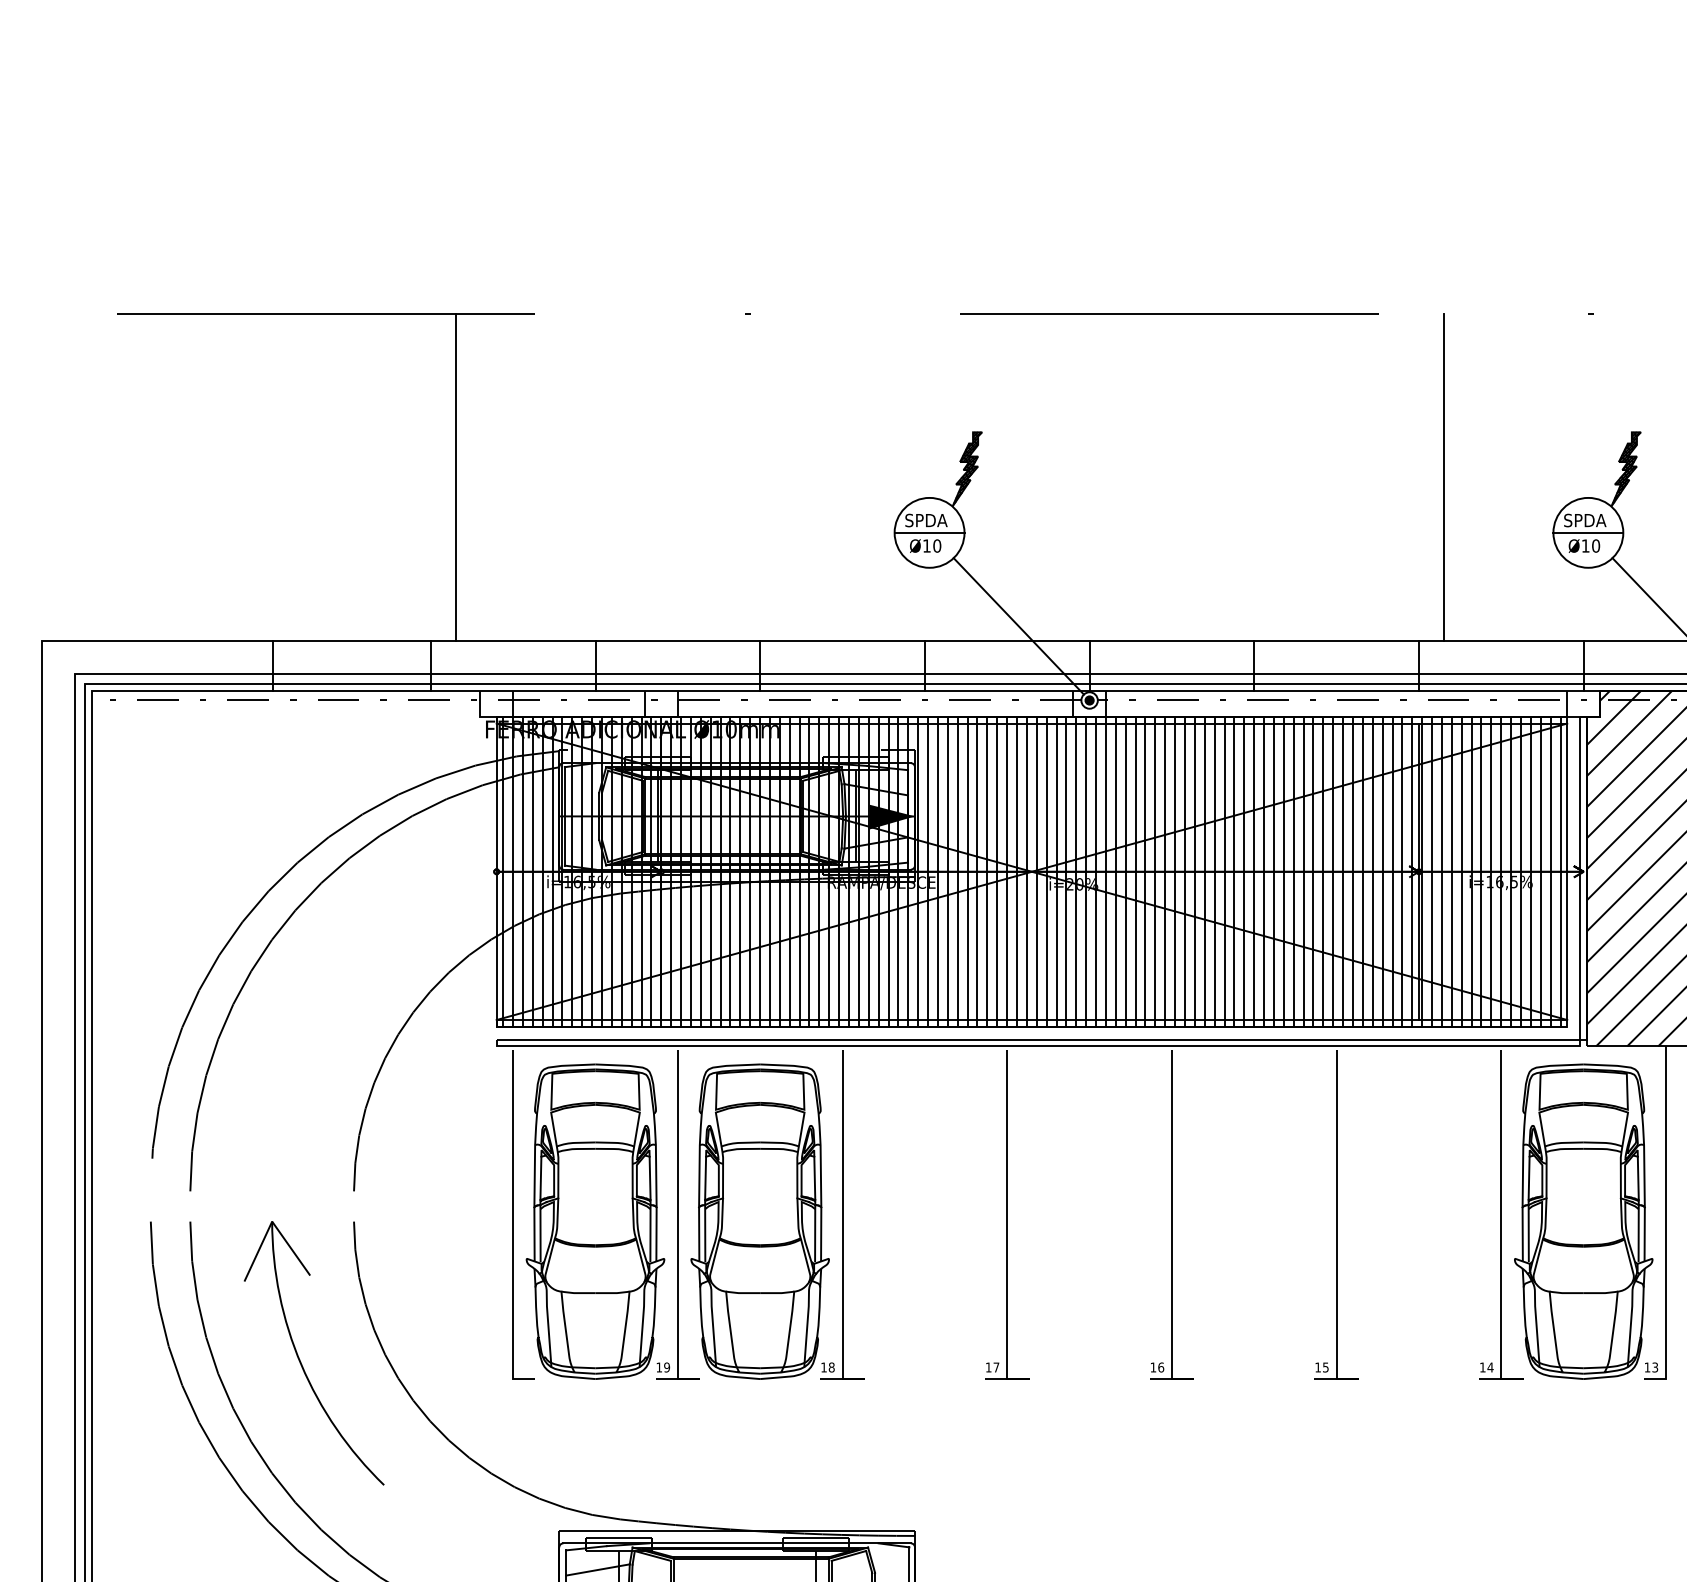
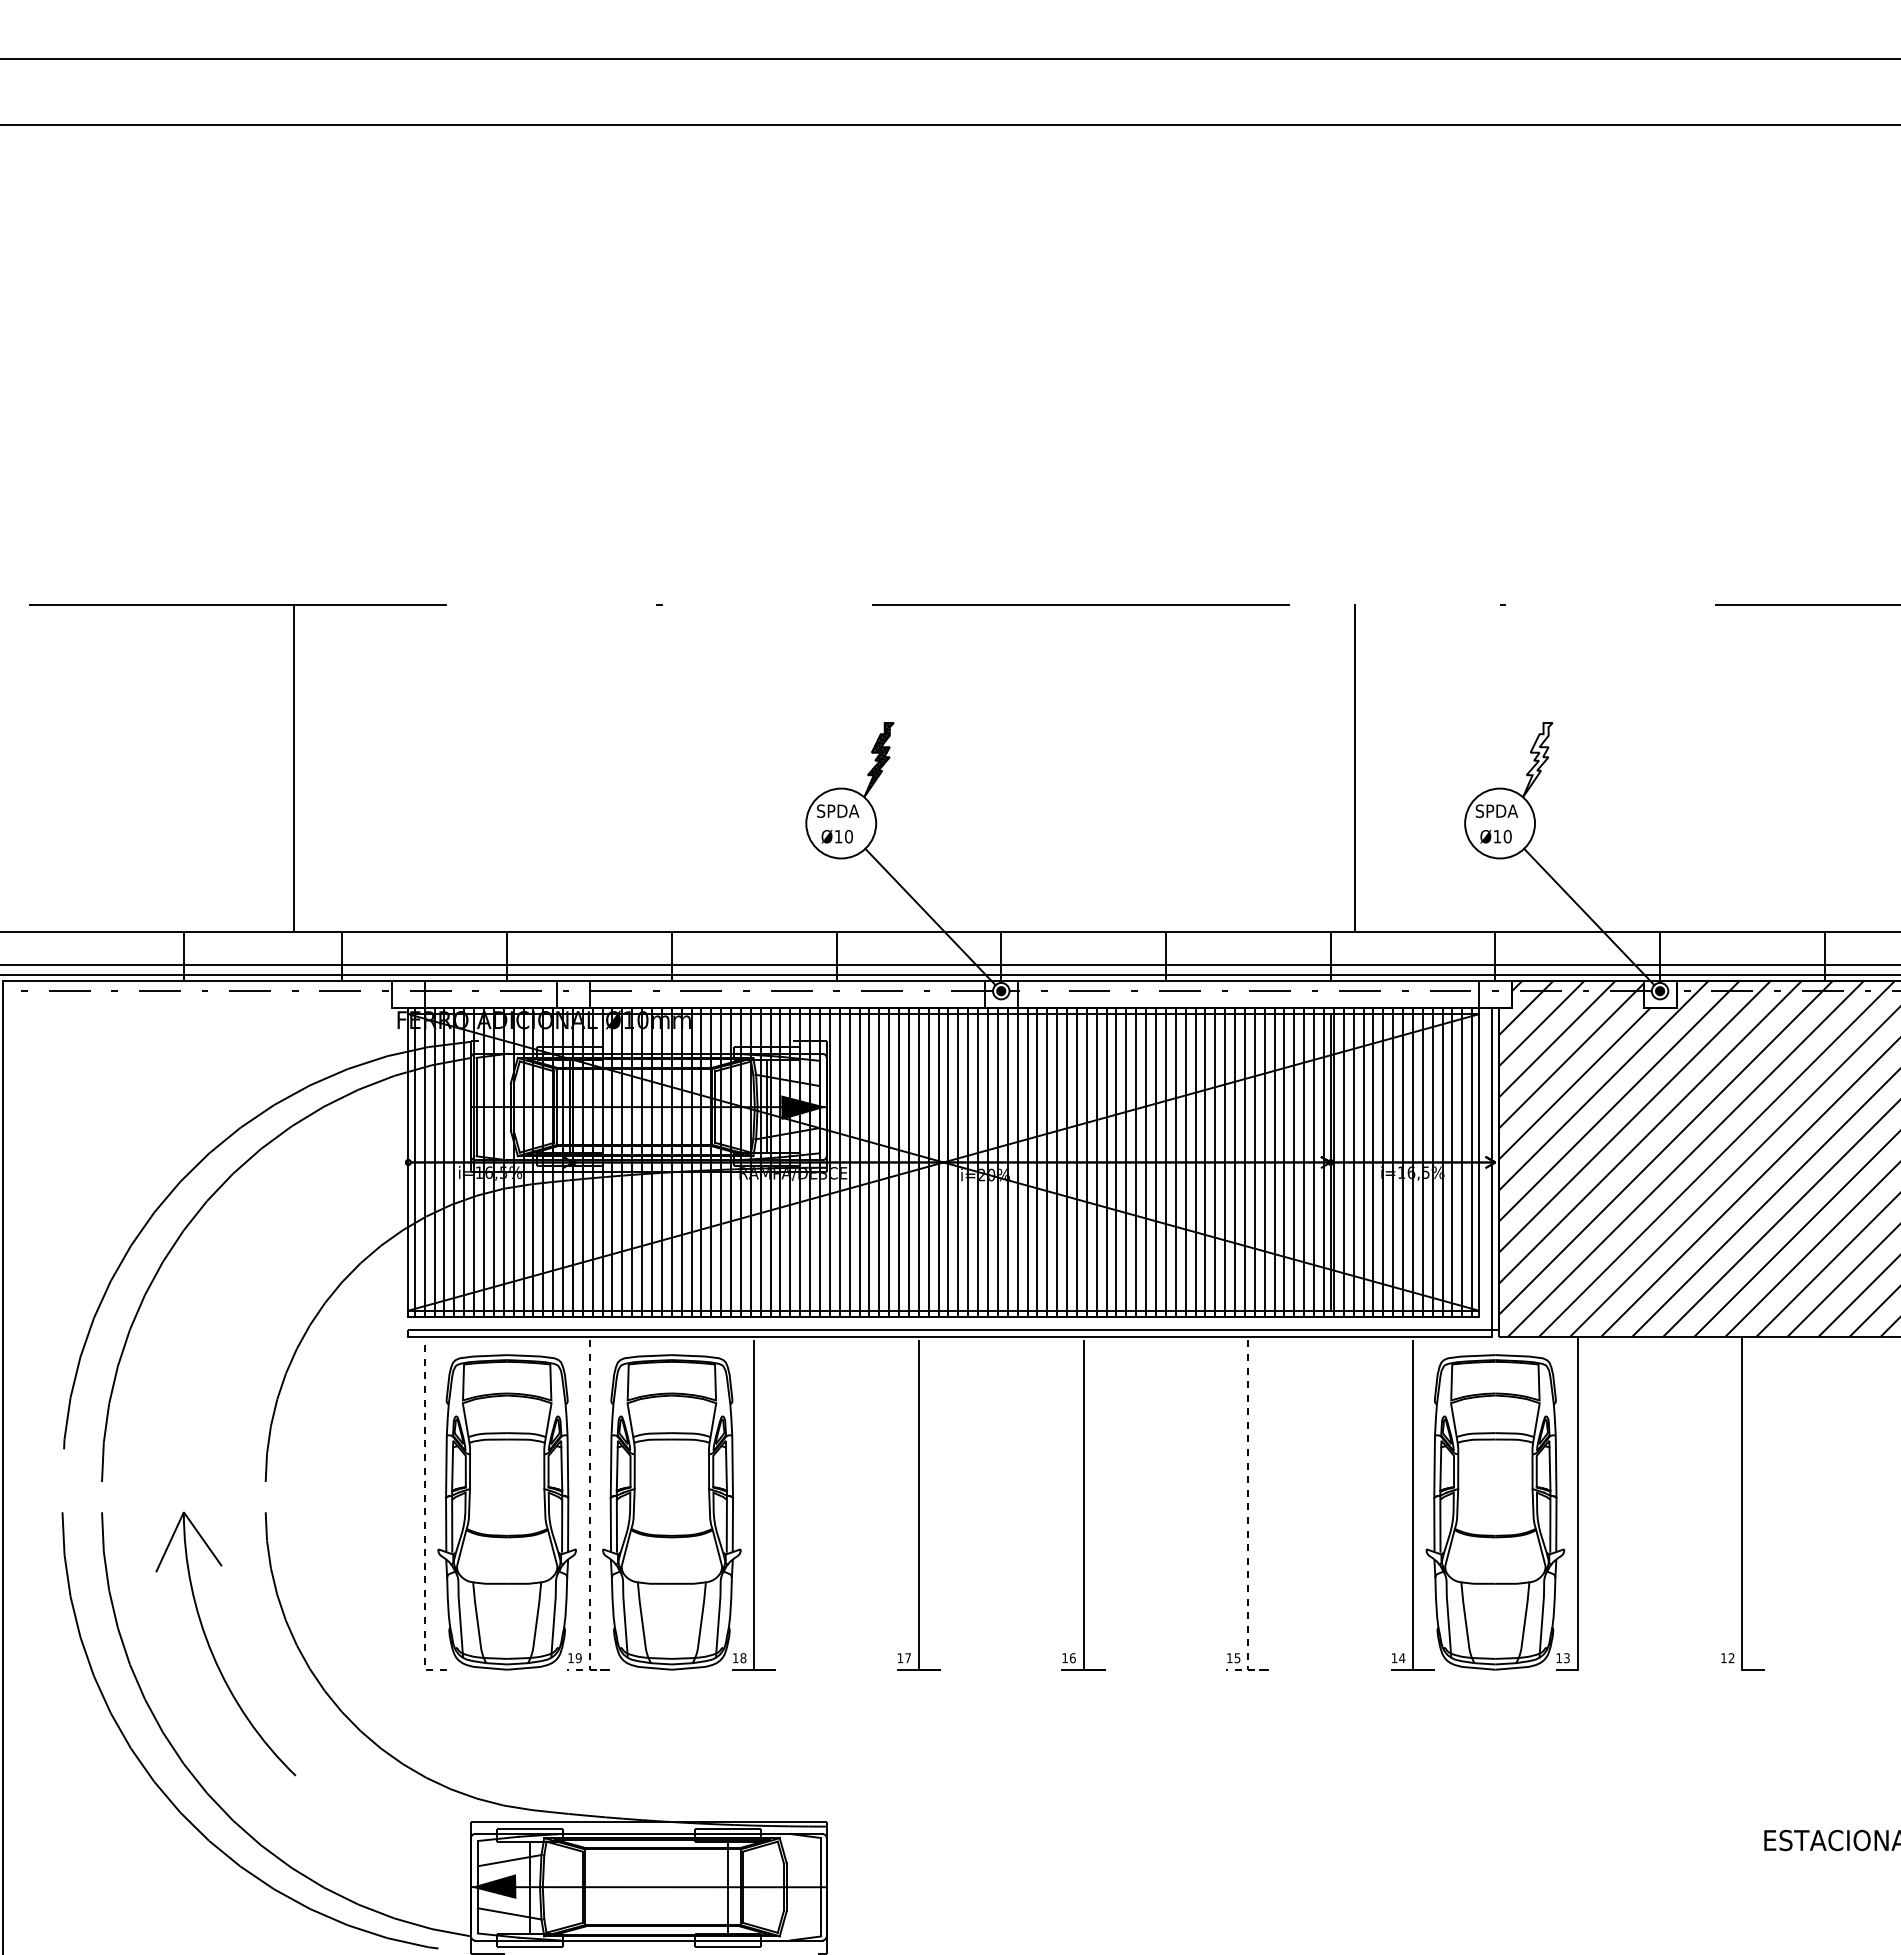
hatch: (1625, 468) -> (1537, 759), removed
line: (455, 476) -> (294, 767), moved
line: (929, 532) -> (841, 823), removed
line: (1587, 532) -> (1499, 823), removed
line: (512, 1226) -> (424, 1517), solid -> dashed
line: (677, 1248) -> (589, 1539), solid -> dashed
line: (1336, 1248) -> (1248, 1539), solid -> dashed

